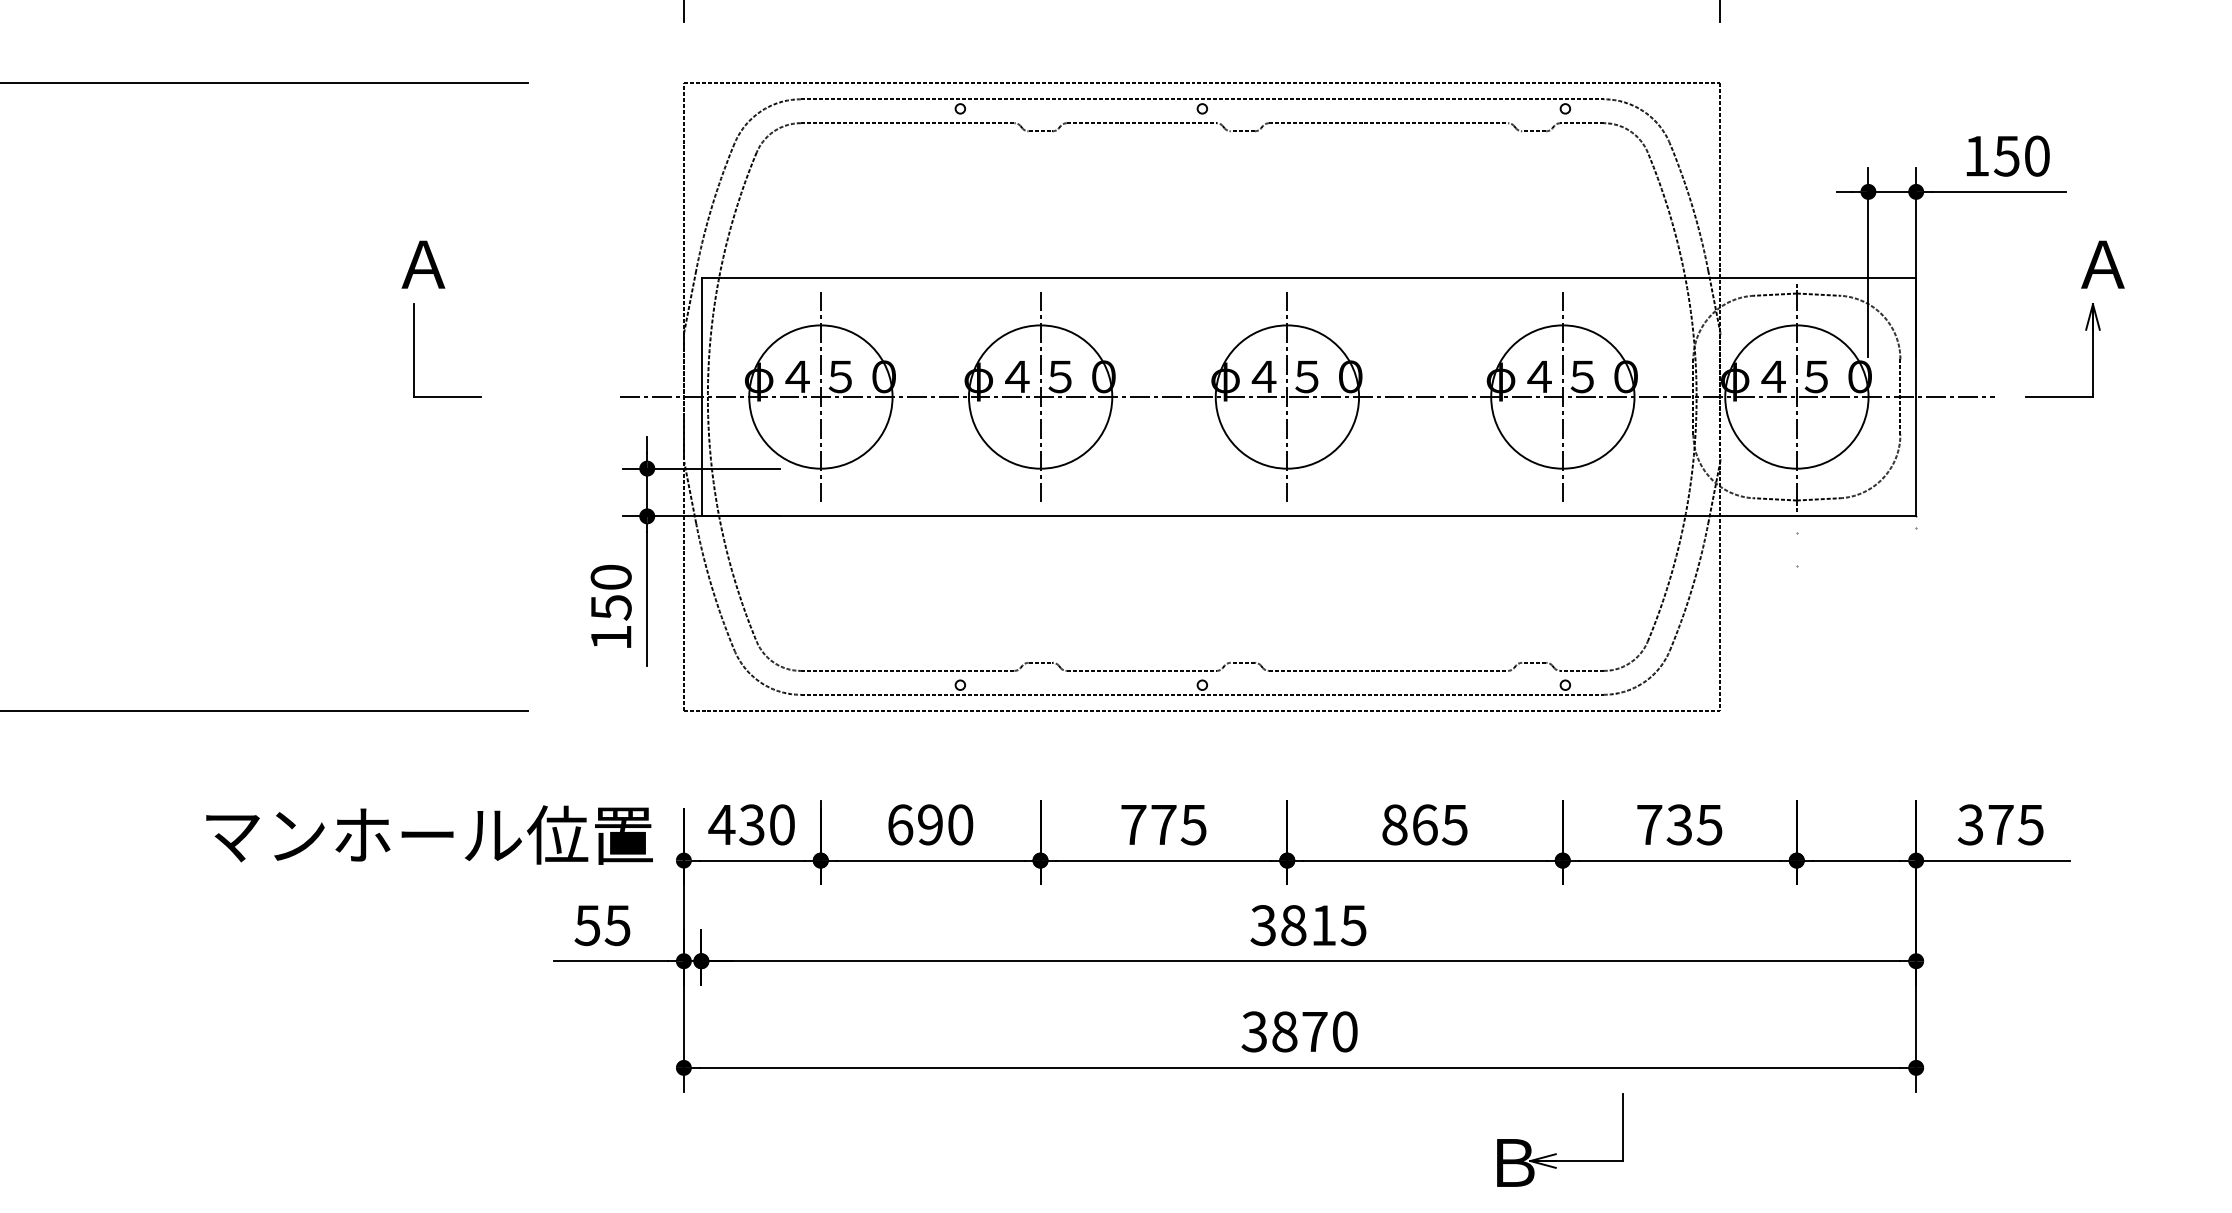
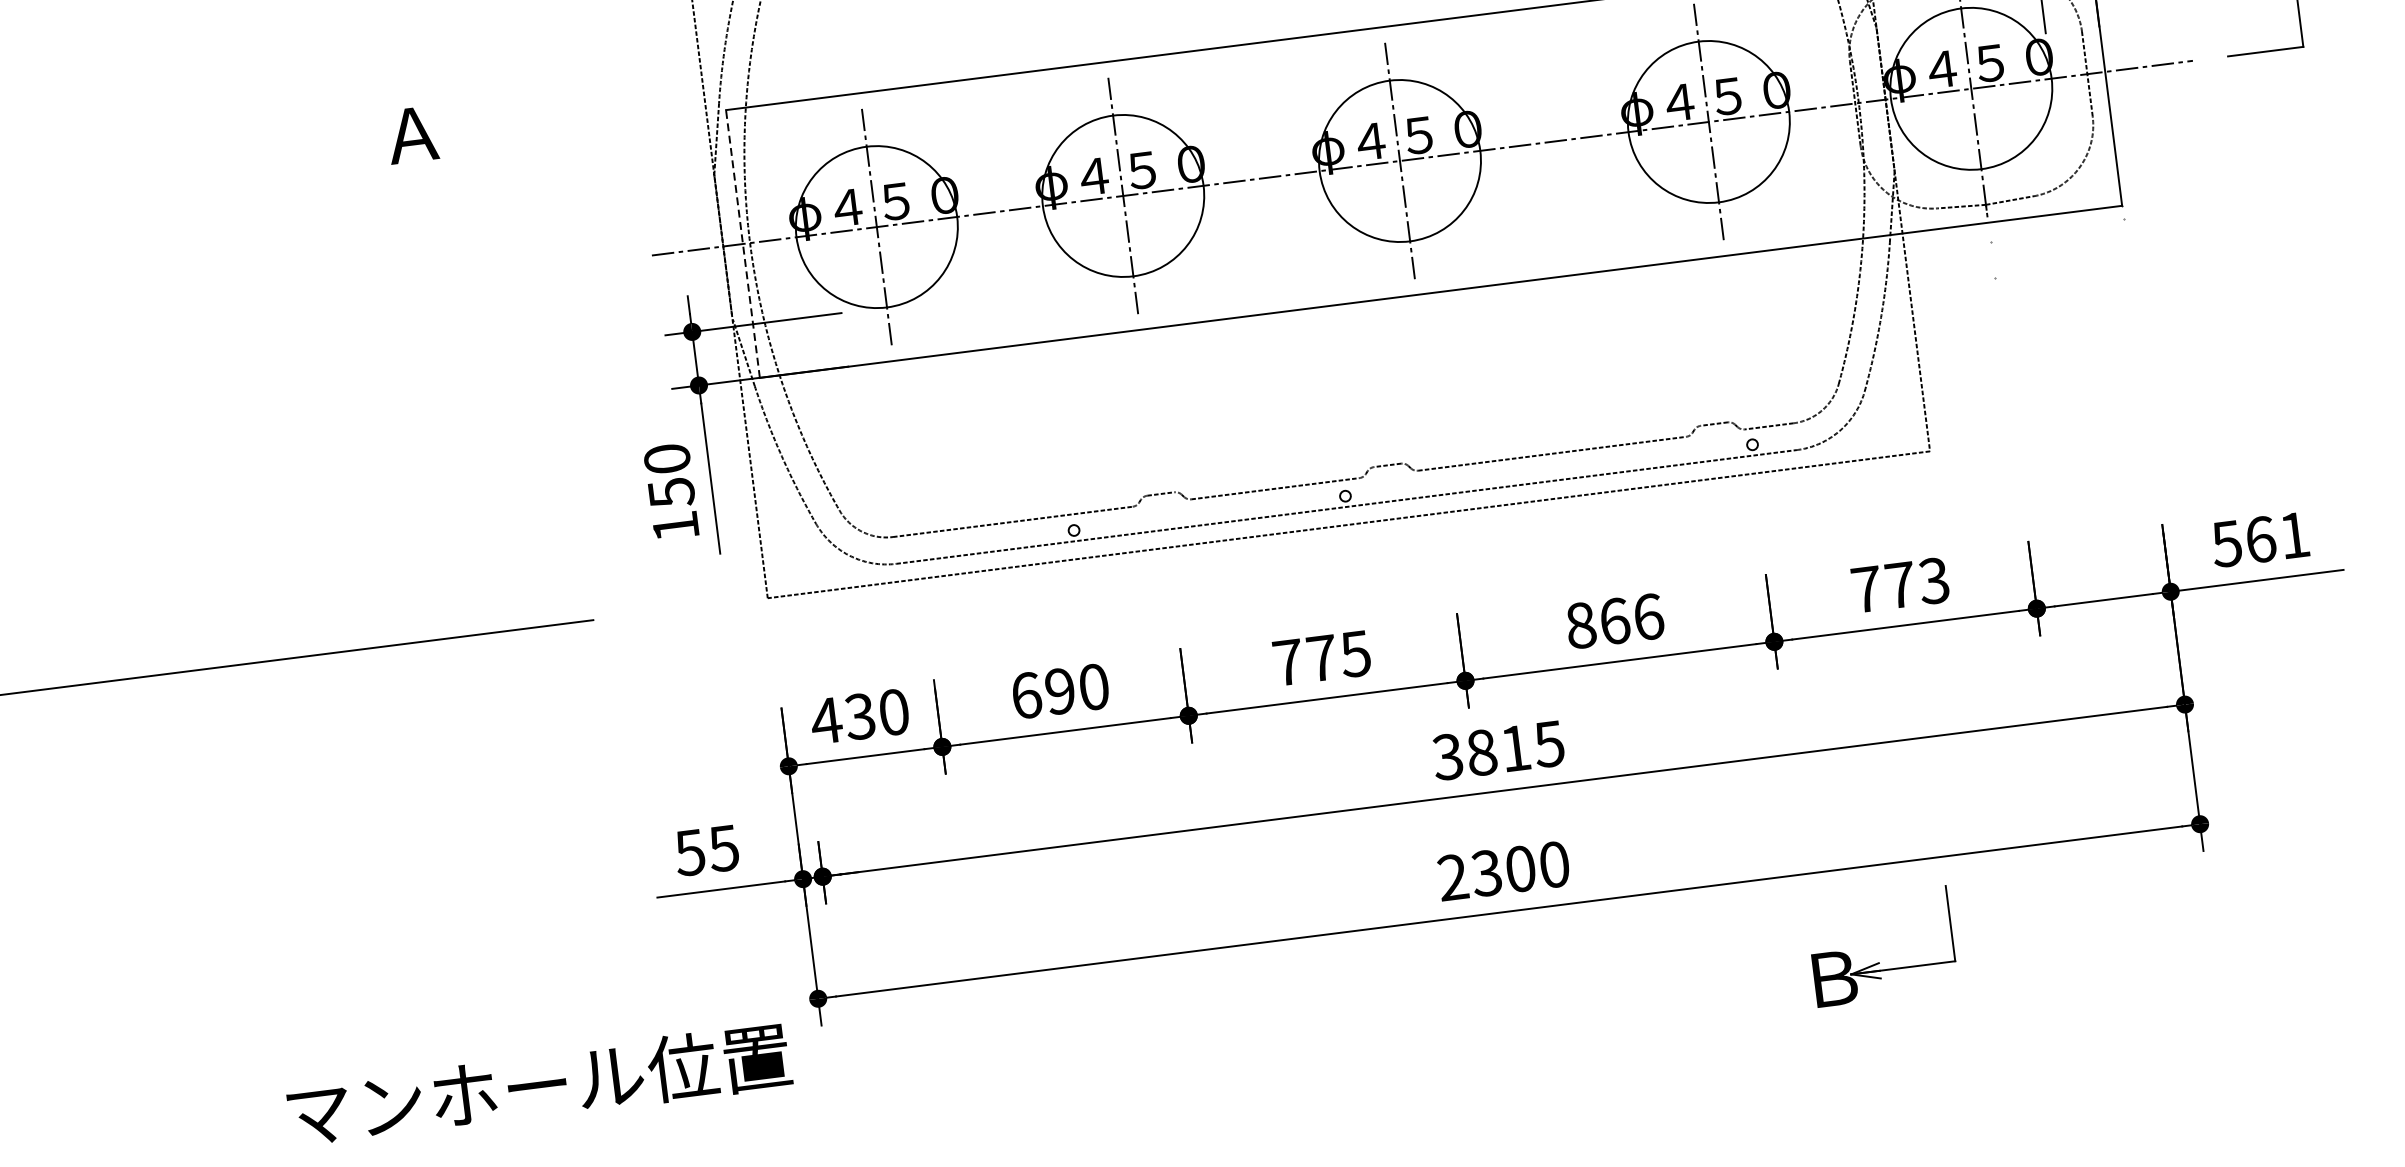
part: (414, 350) -> (414, 232), removed
line: (701, 396) -> (742, 243), solid -> dashed
text: (1454, 824) -> (1647, 616), 865 -> 866
text: (1694, 824) -> (1917, 582), 735 -> 773
text: (2000, 824) -> (2260, 539), 375 -> 561
text: (429, 834) -> (539, 1084), moved
text: (1284, 1031) -> (1486, 872), 3870 -> 2300
part: (1556, 1153) -> (1879, 962), moved

